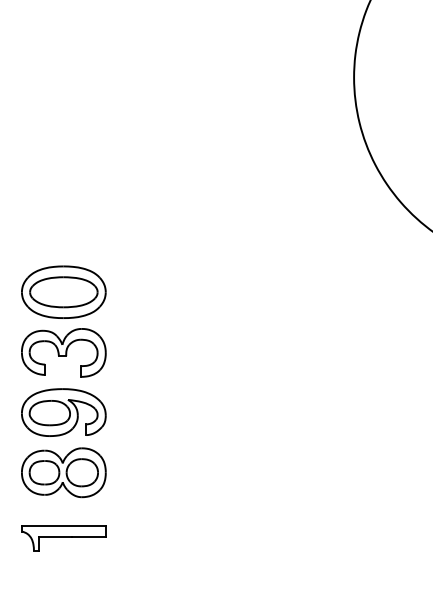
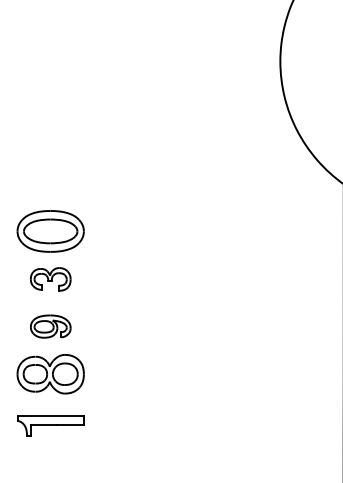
part: (63, 352) -> (50, 279), size x0.6
part: (63, 412) -> (50, 326), size x0.6

